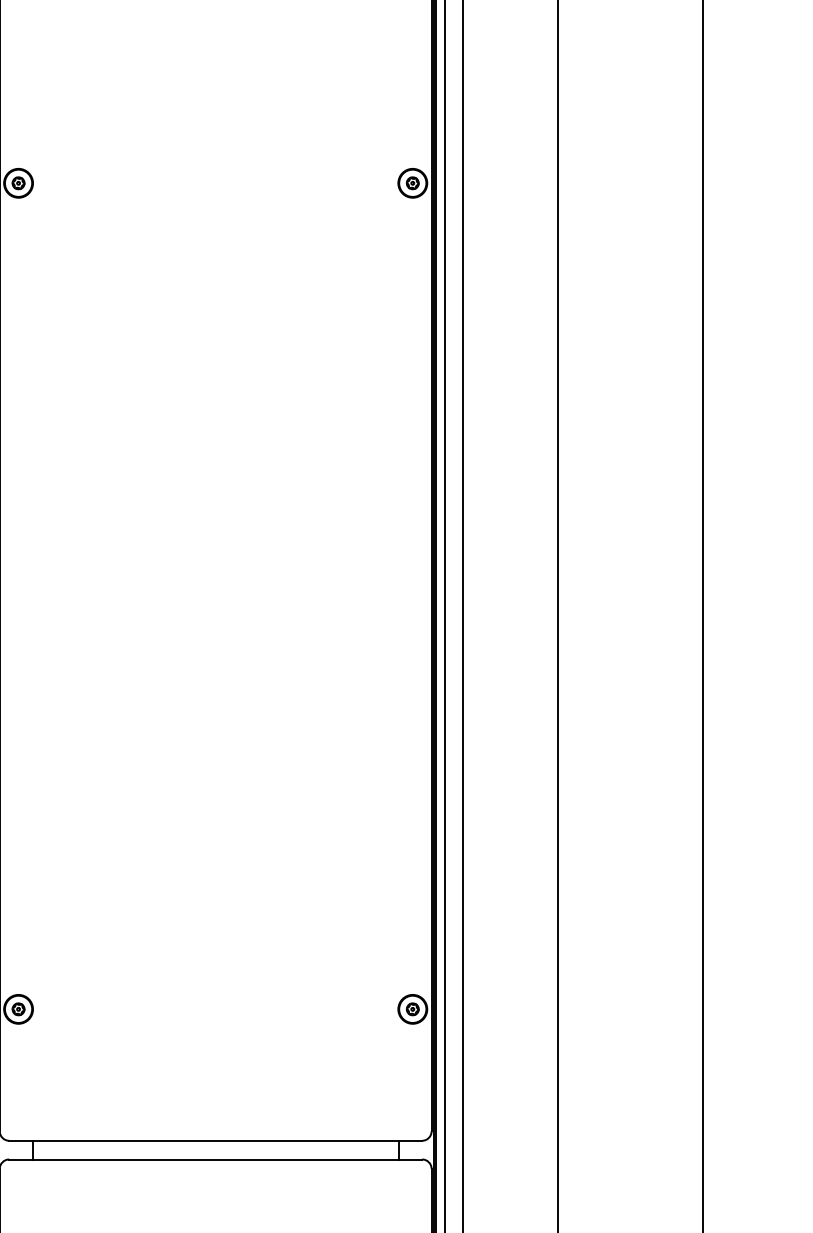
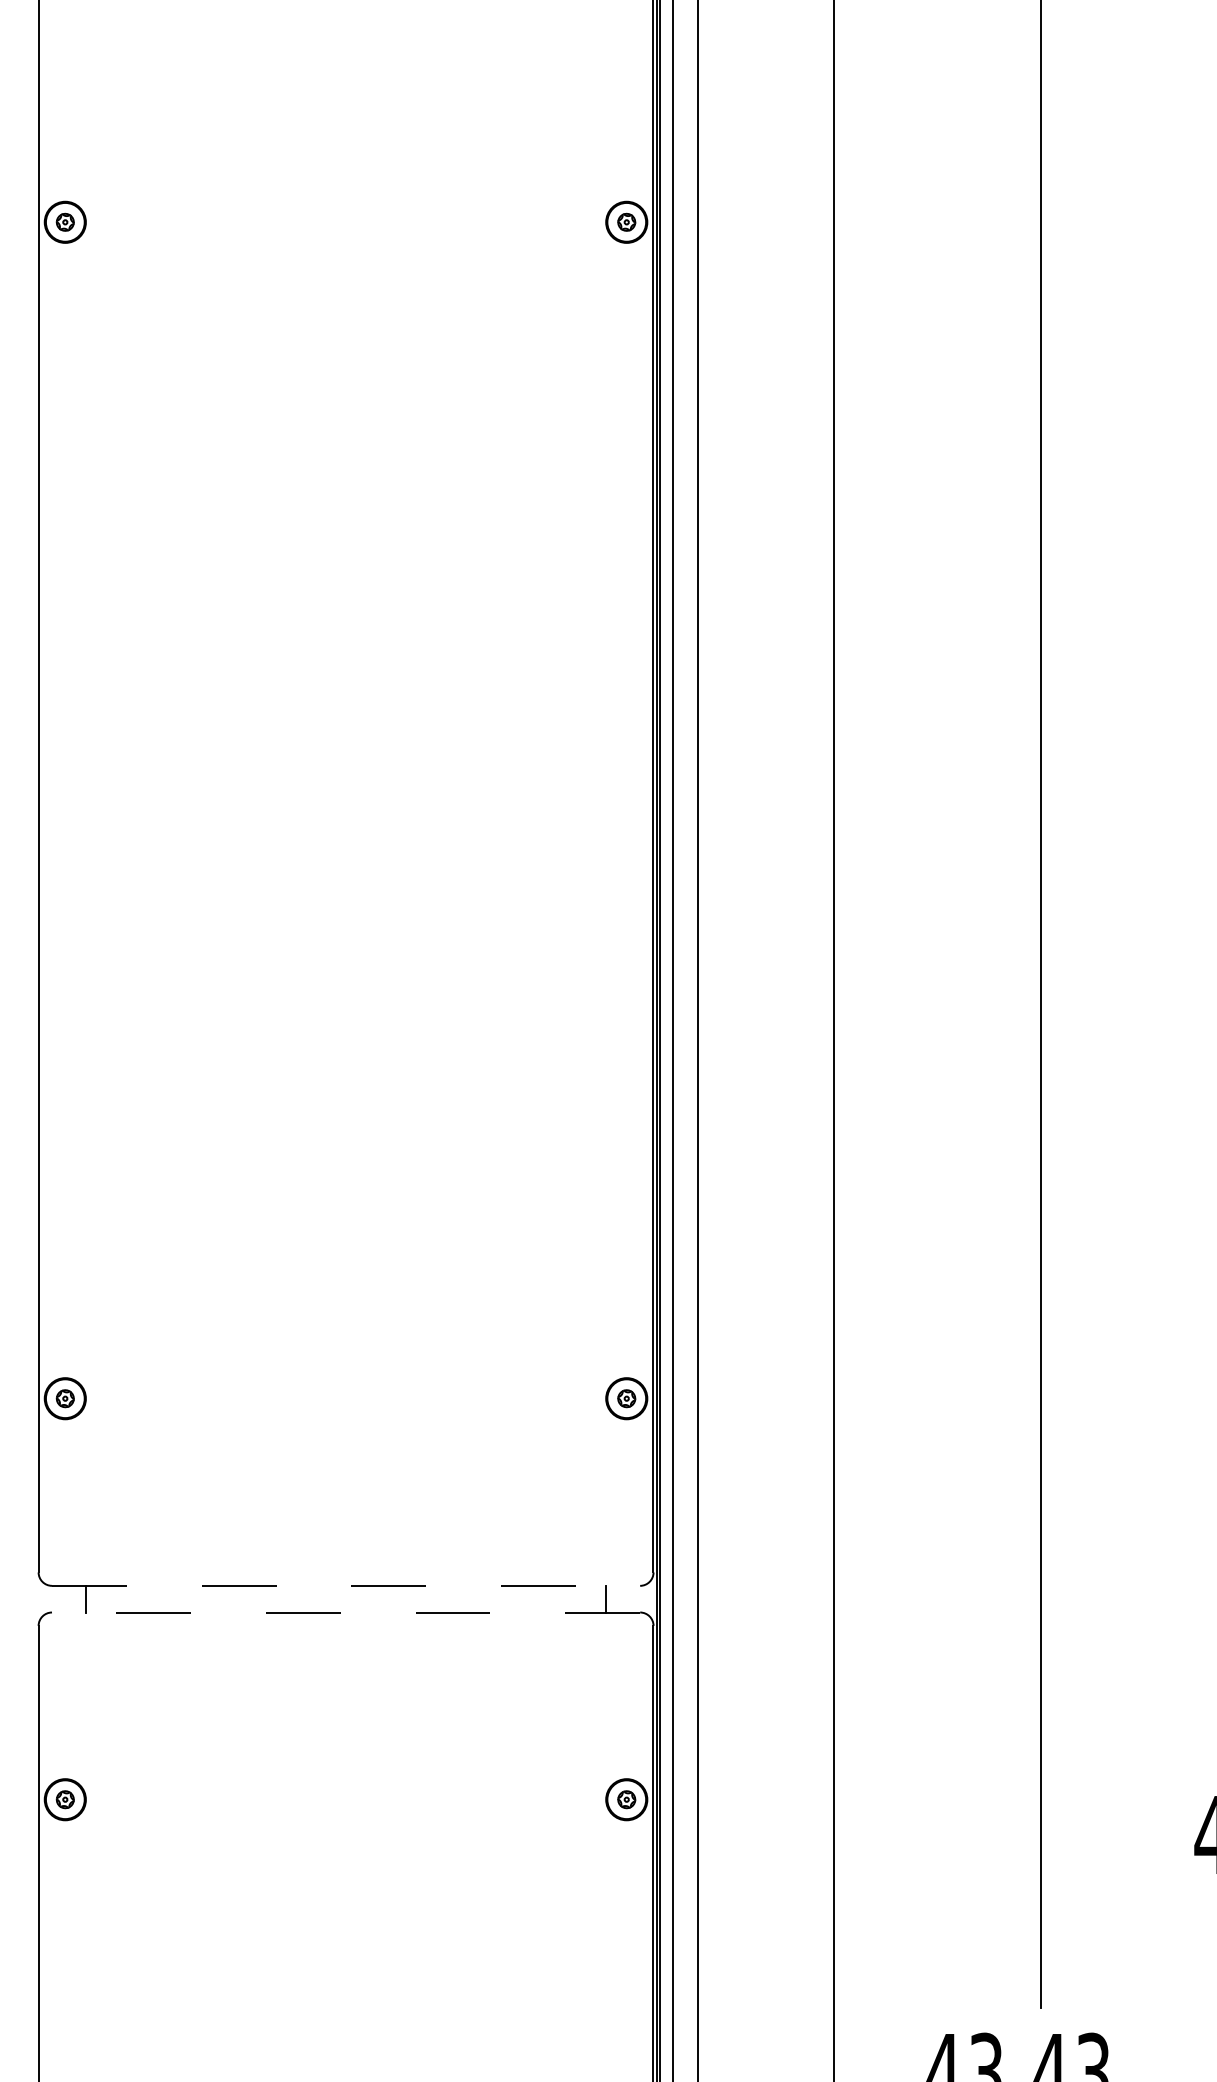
line: (216, 1140) -> (346, 1585), solid -> dashed
line: (215, 1159) -> (345, 1612), solid -> dashed

